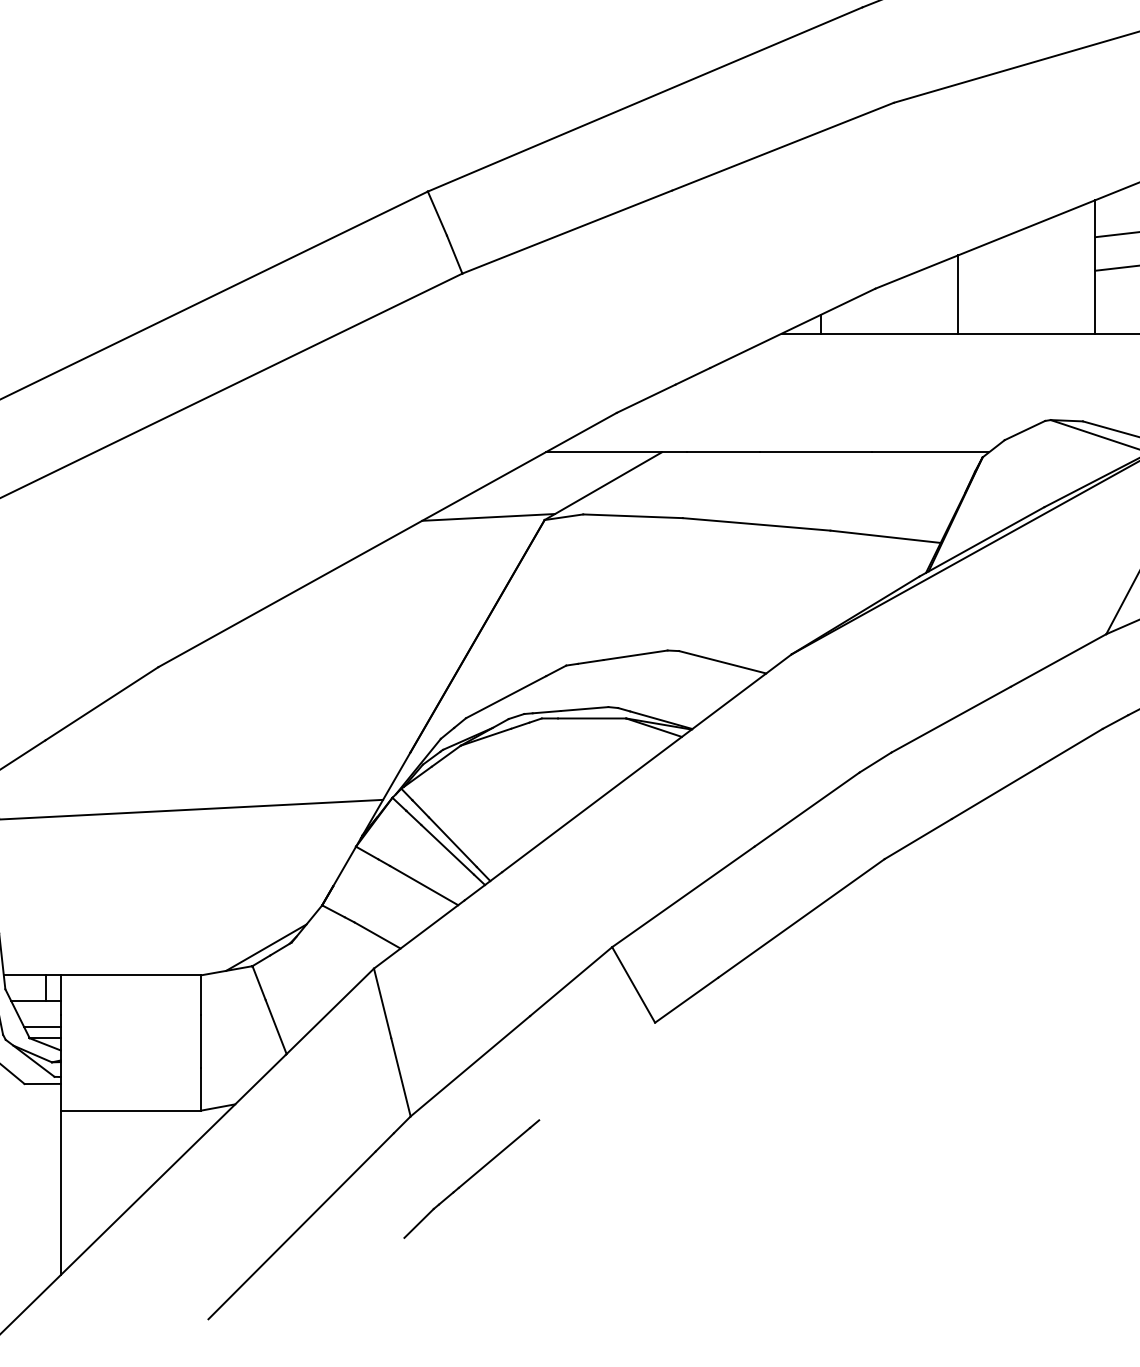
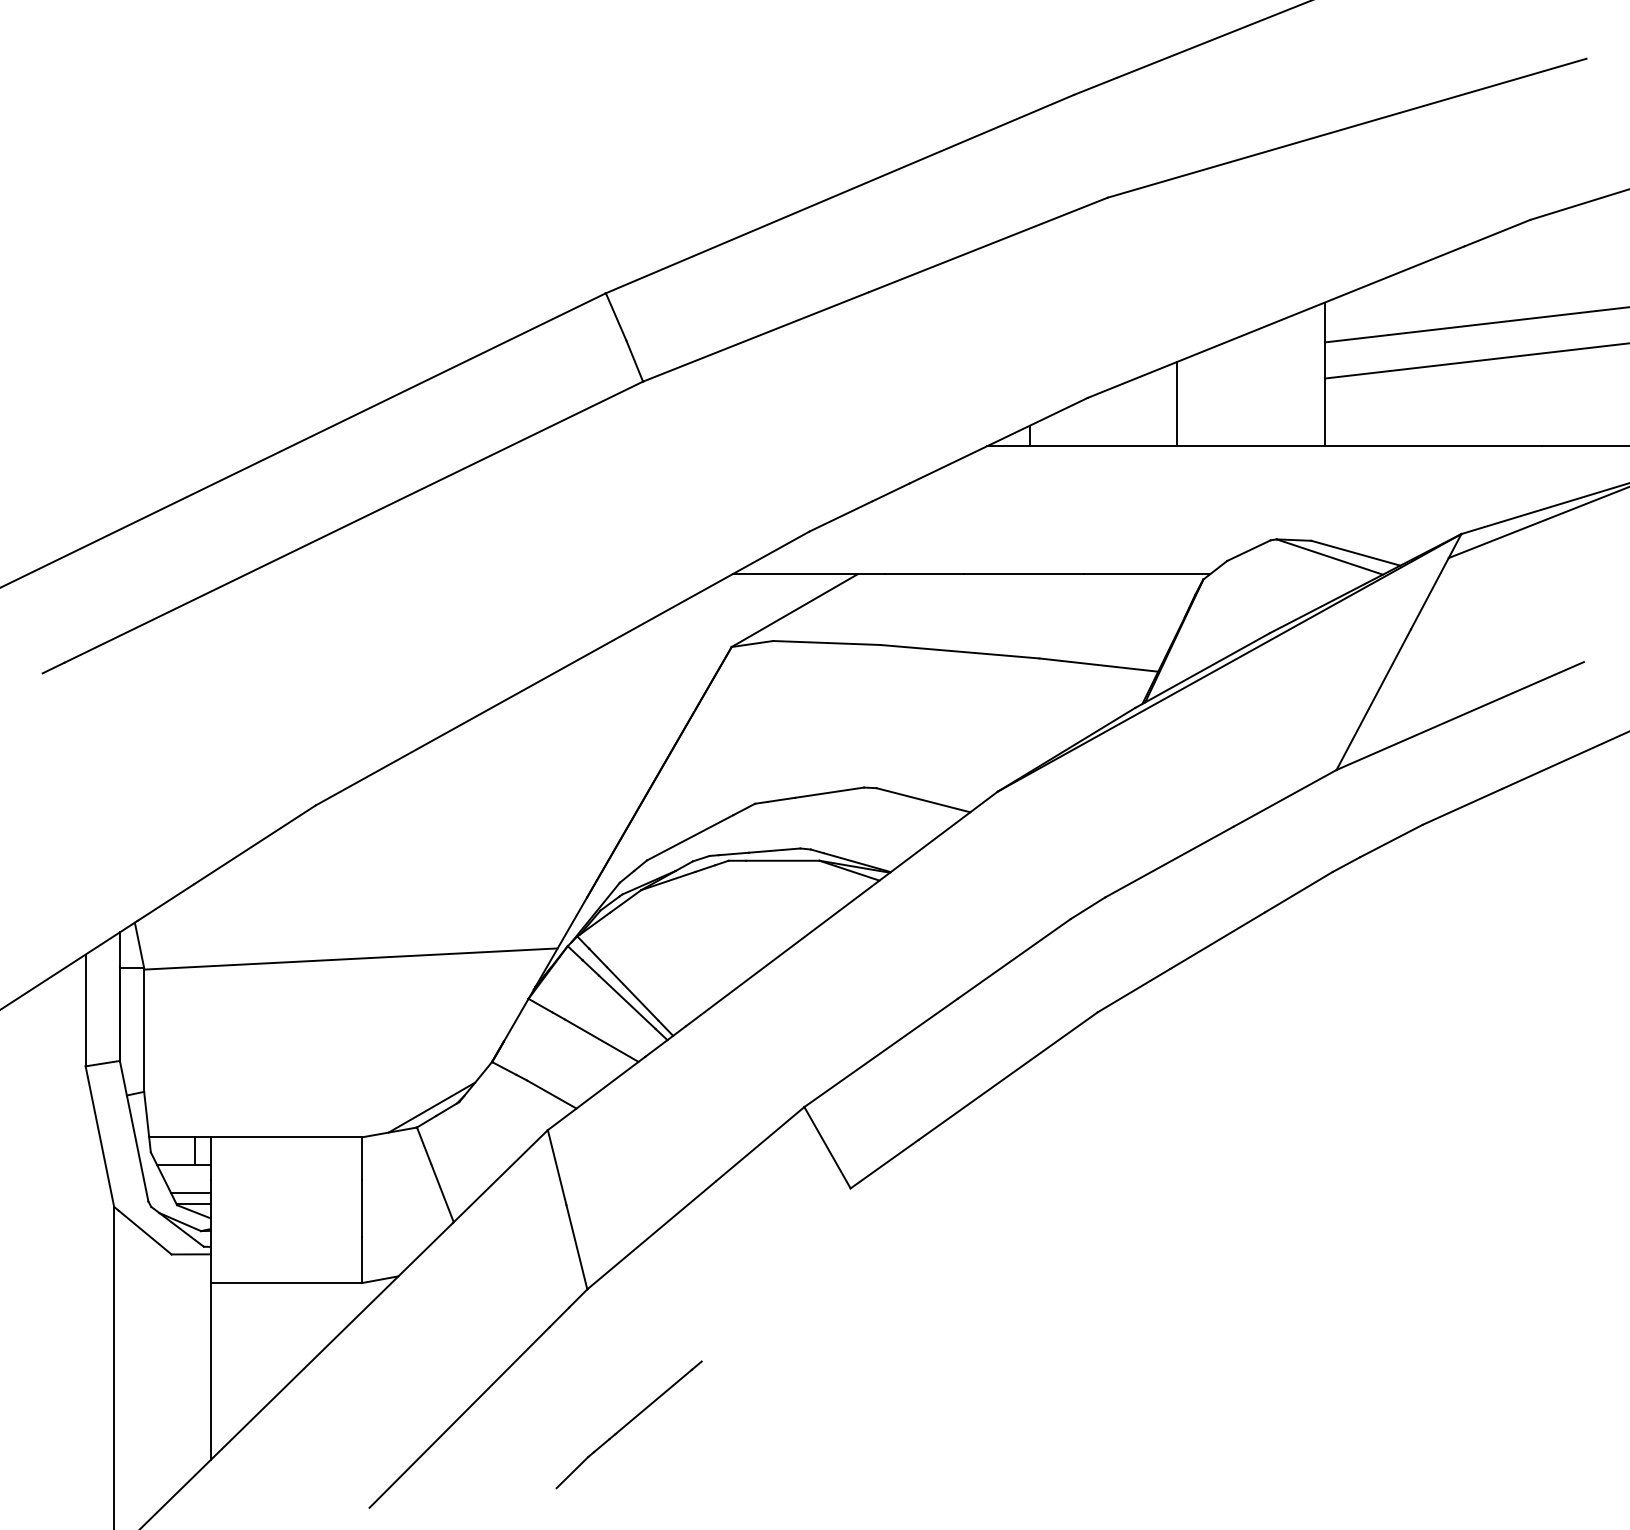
line: (487, 516) -> (670, 643), removed
part: (471, 1178) -> (628, 1424), moved

